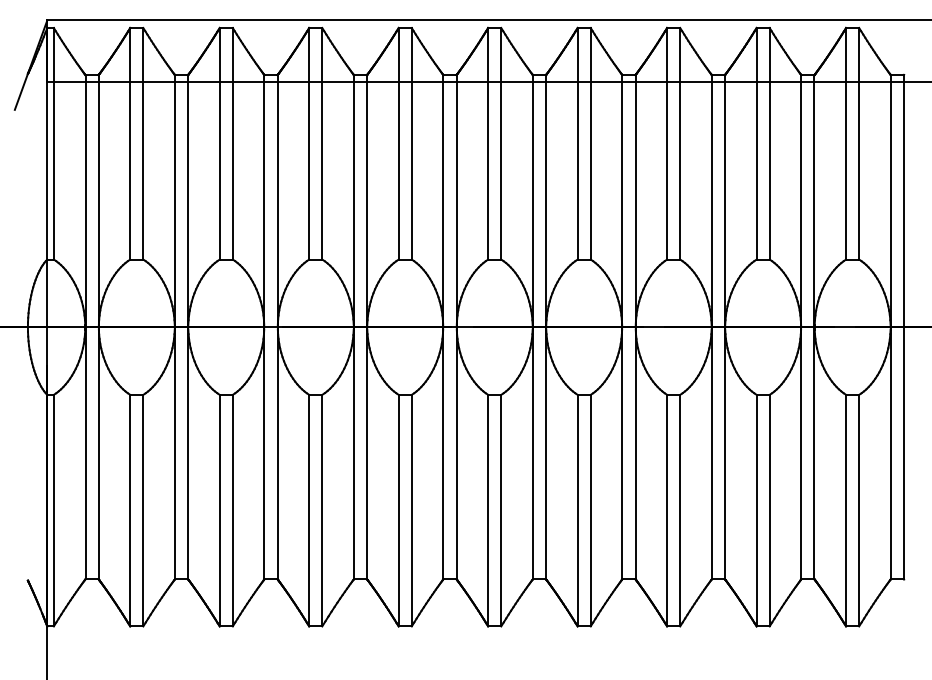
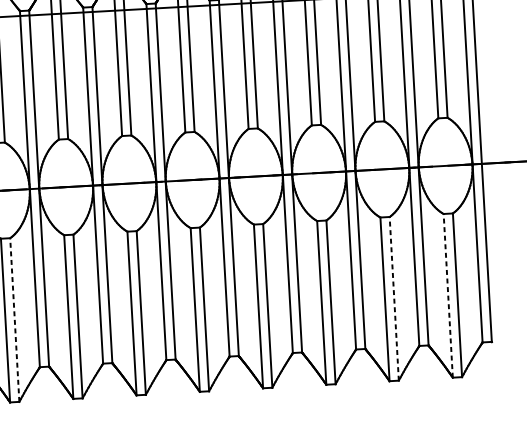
line: (232, 510) -> (14, 319), solid -> dashed
line: (769, 510) -> (394, 298), solid -> dashed
line: (846, 510) -> (448, 295), solid -> dashed

